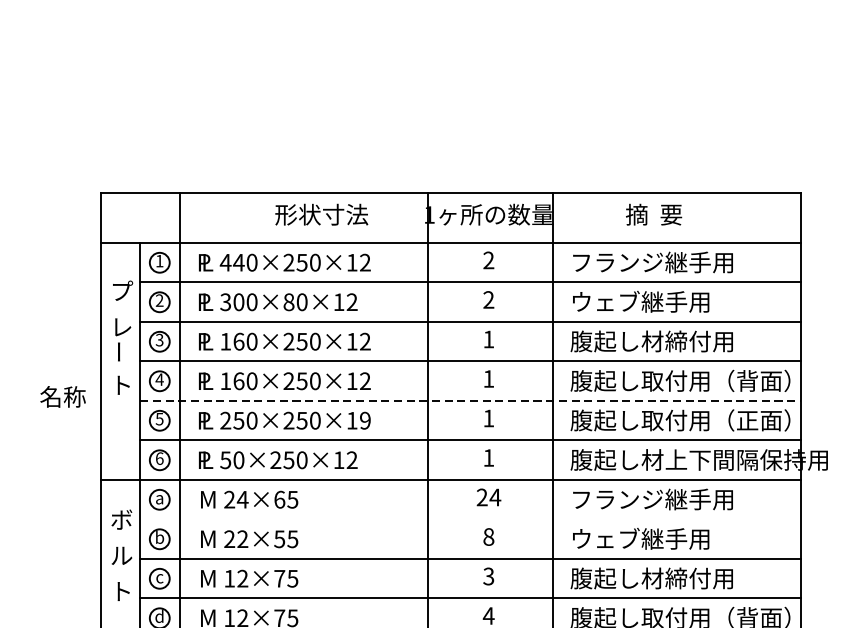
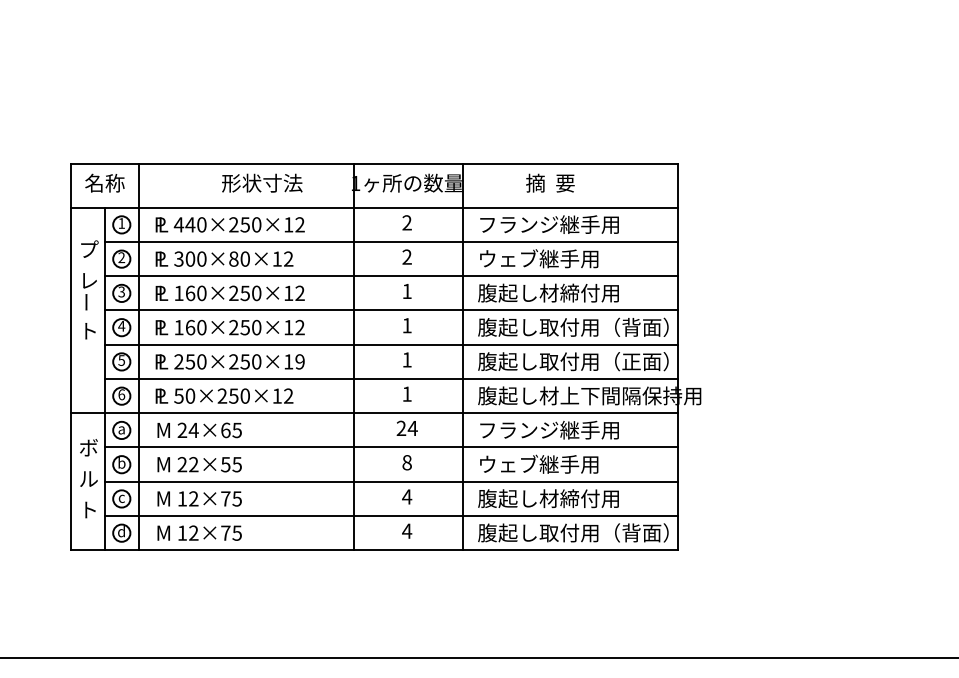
text: (62, 396) -> (104, 182), moved
line: (470, 400) -> (391, 344), dashed -> solid
line: (470, 519) -> (391, 447), added
text: (489, 575) -> (407, 496), 3 -> 4

